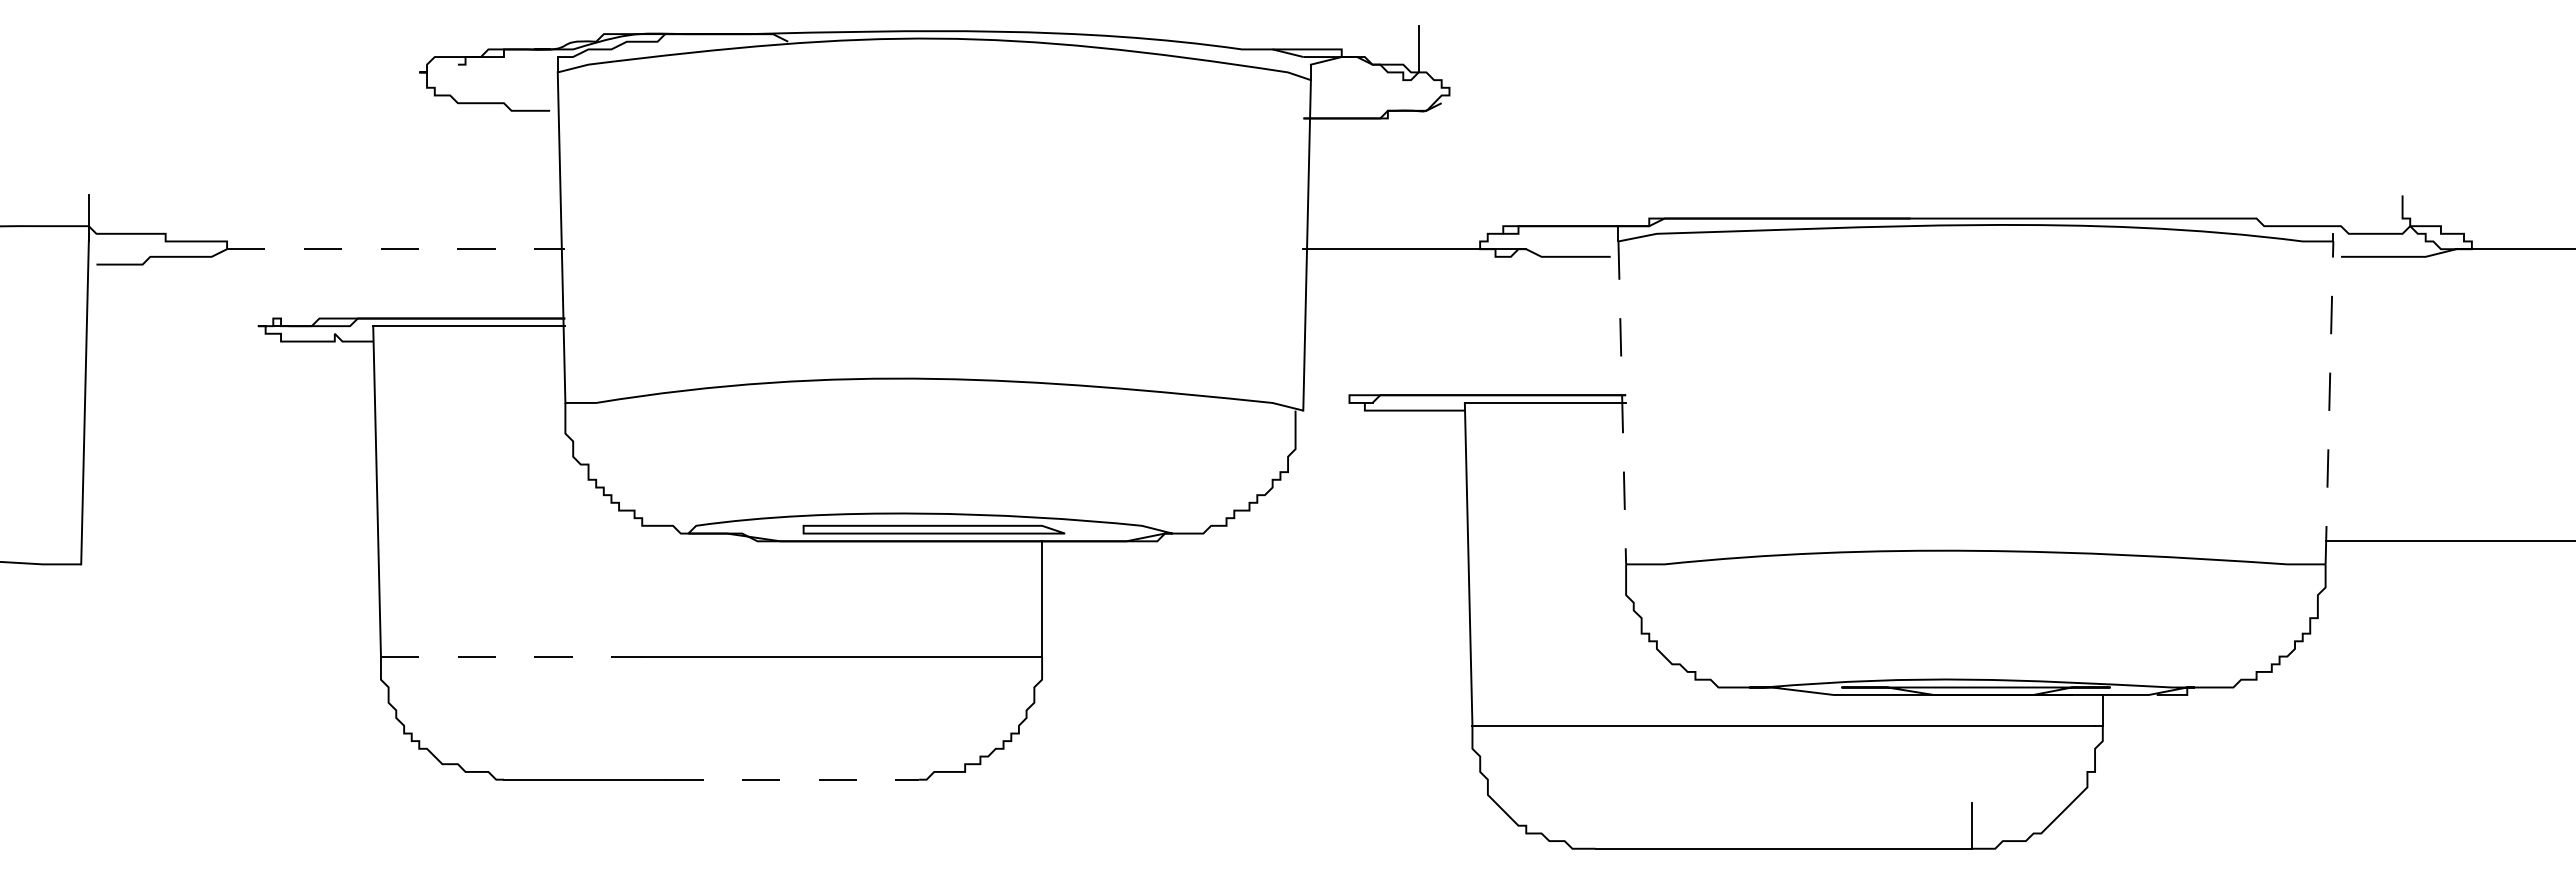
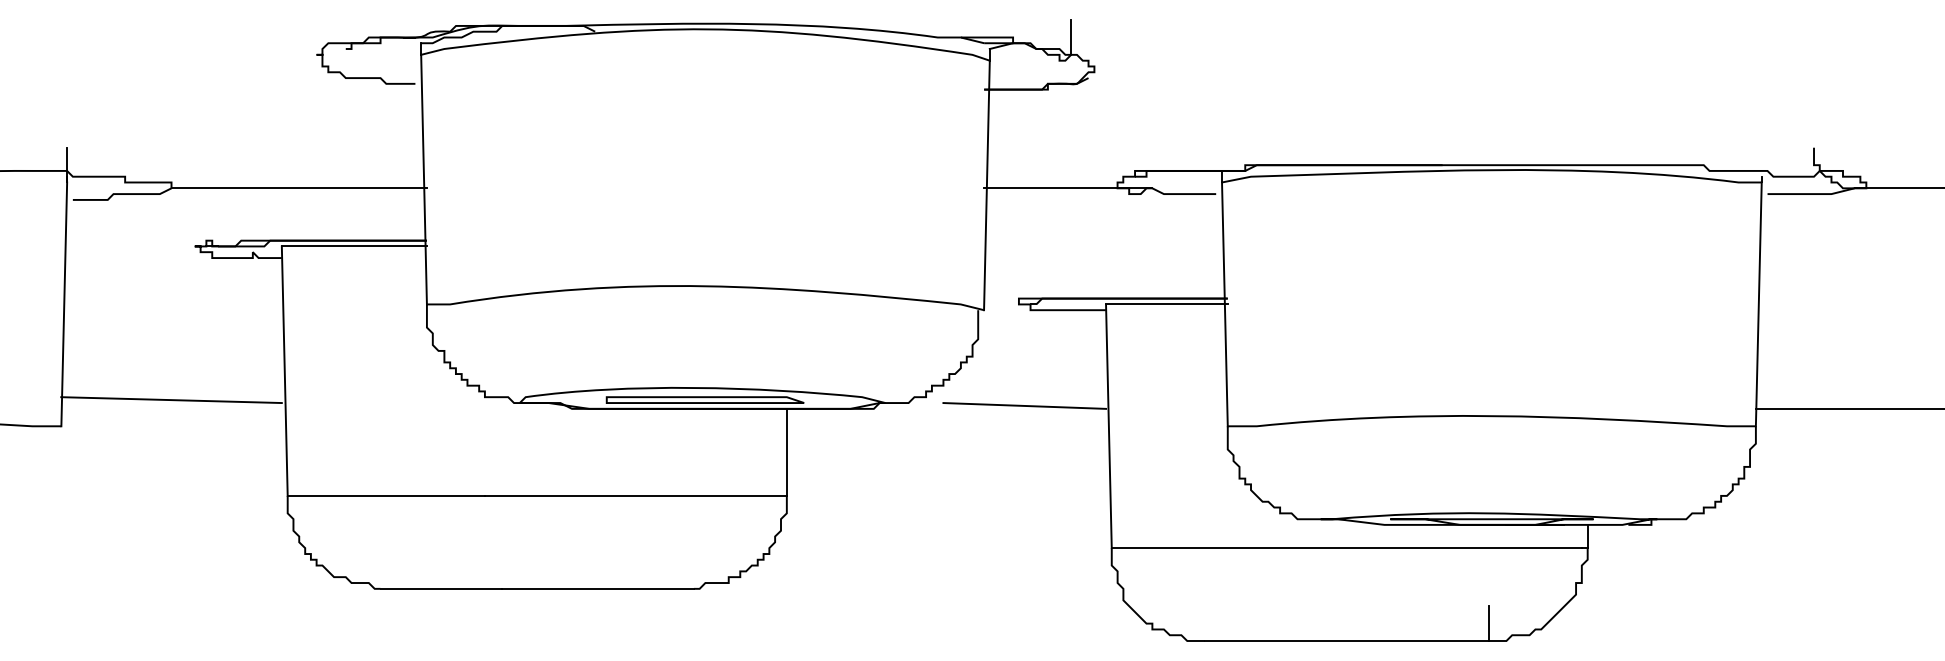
line: (396, 249) -> (299, 188), dashed -> solid
line: (1622, 402) -> (1225, 304), dashed -> solid
line: (2329, 402) -> (1758, 304), dashed -> solid
line: (227, 529) -> (171, 399), added
line: (1356, 537) -> (1024, 406), added
line: (511, 656) -> (386, 495), dashed -> solid
line: (792, 779) -> (598, 588), dashed -> solid

